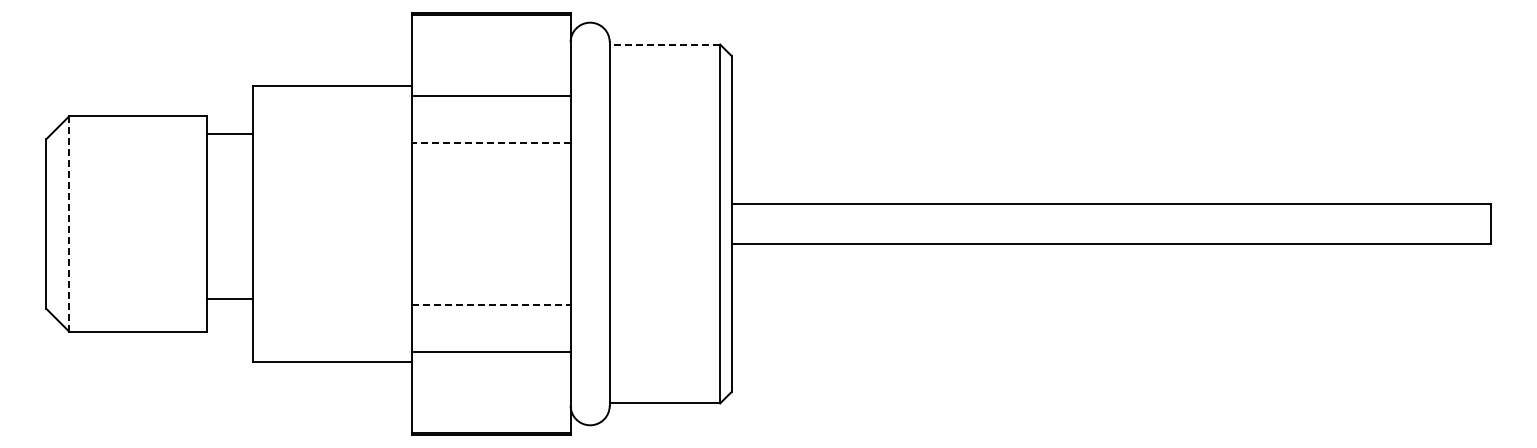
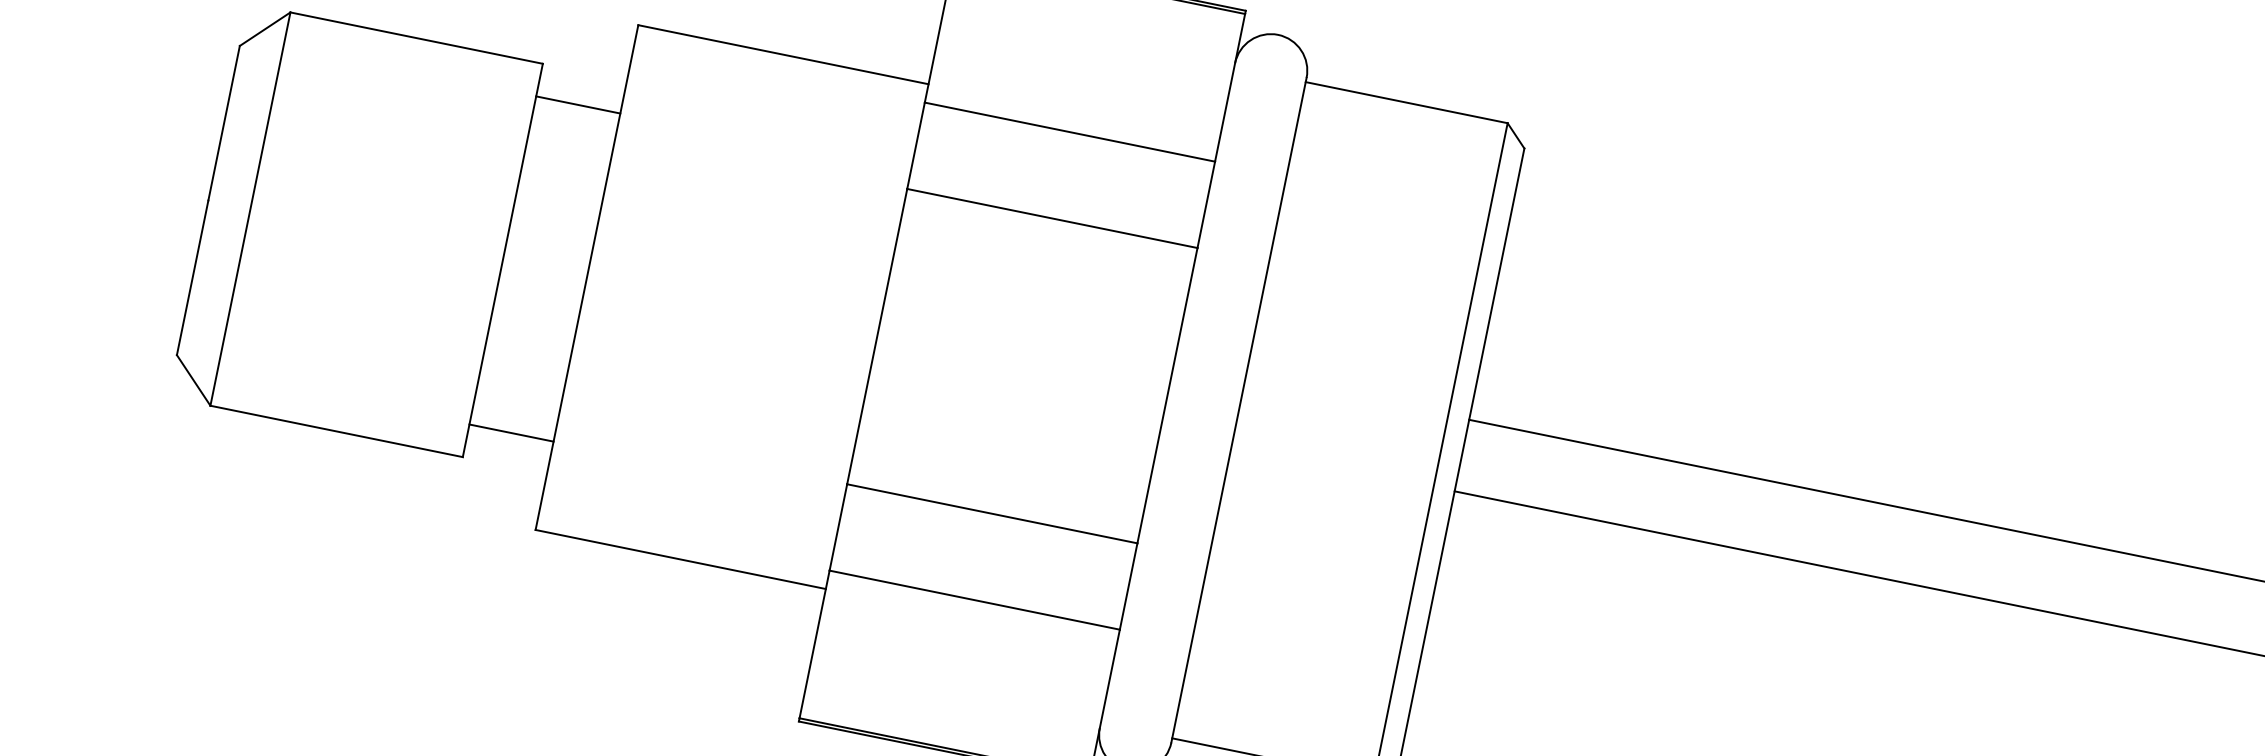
line: (664, 44) -> (1405, 102), dashed -> solid
line: (490, 143) -> (1050, 218), dashed -> solid
line: (69, 224) -> (250, 210), dashed -> solid
line: (230, 298) -> (512, 432), moved
line: (491, 304) -> (992, 513), dashed -> solid

